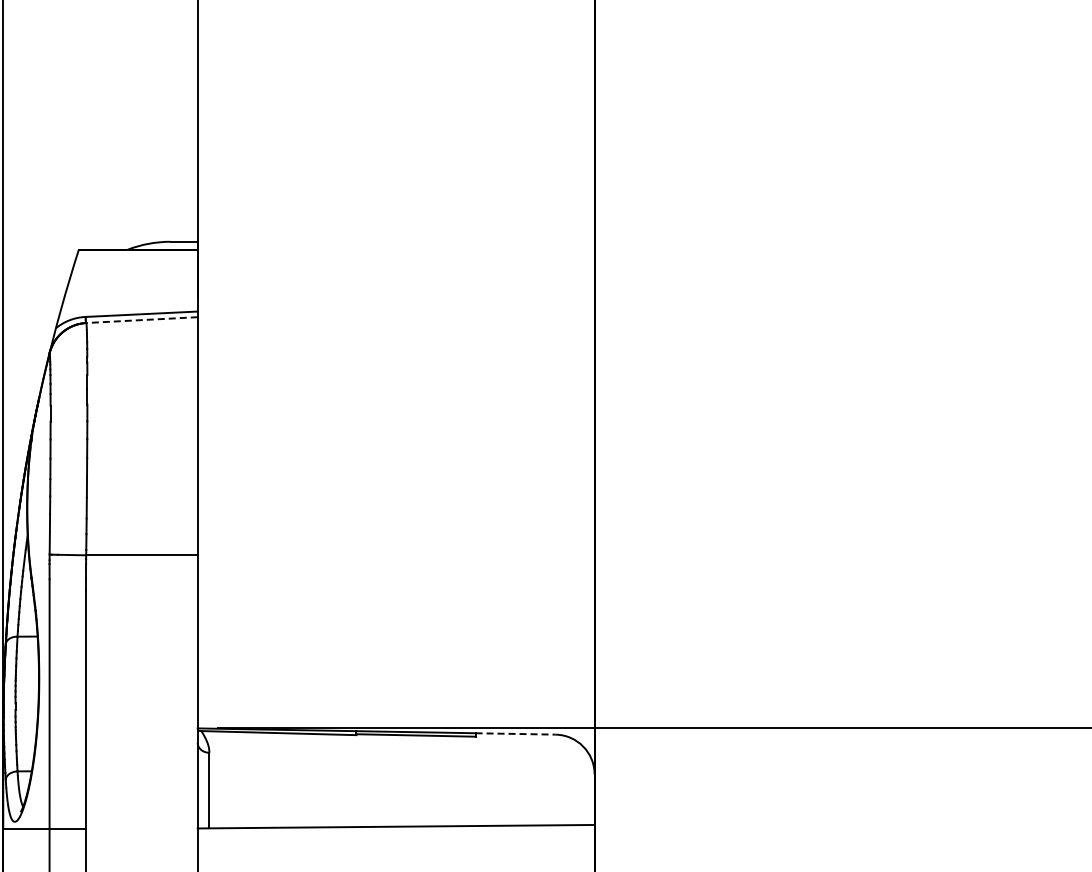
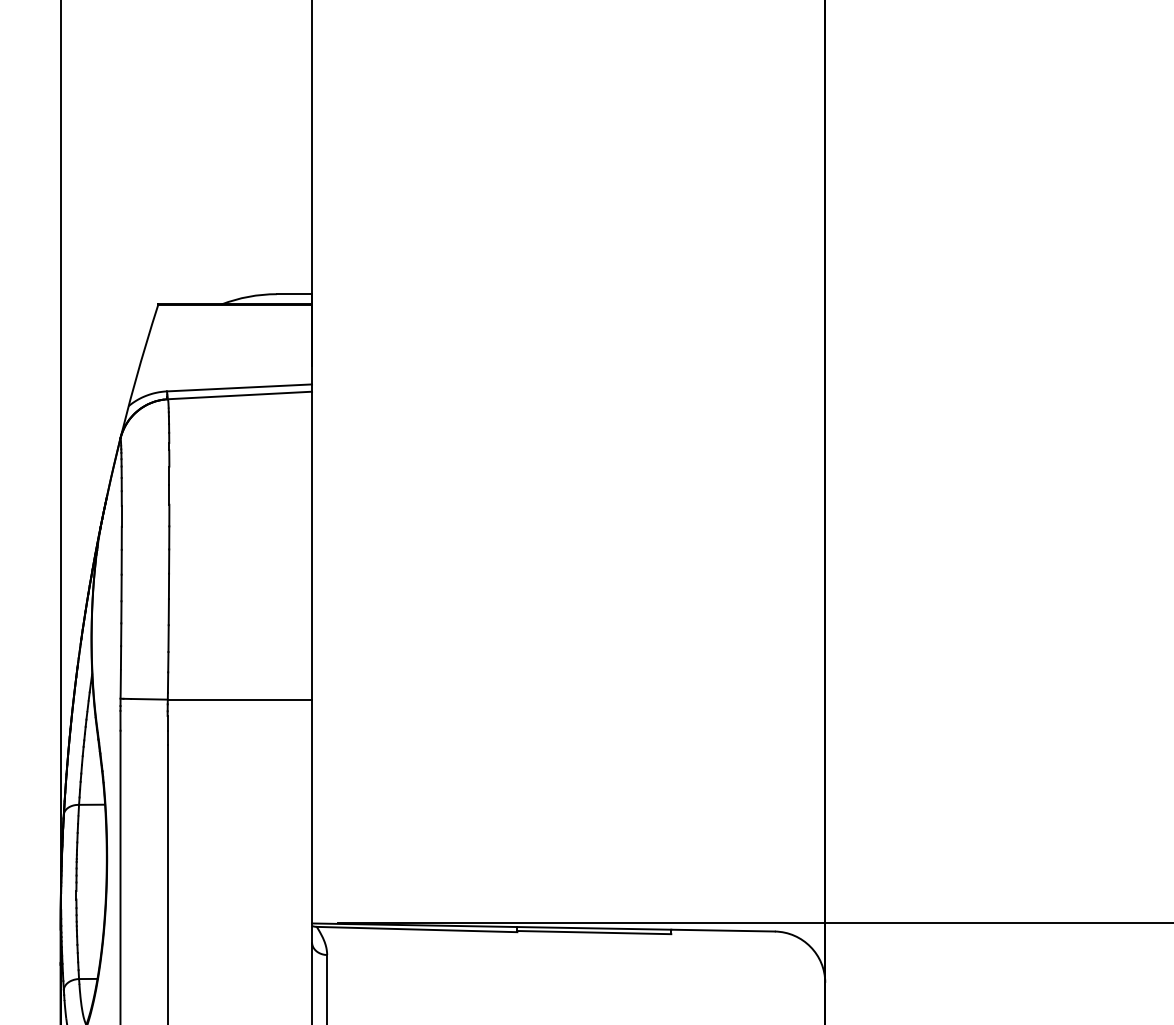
line: (141, 320) -> (239, 395), dashed -> solid
line: (516, 733) -> (724, 930), dashed -> solid

